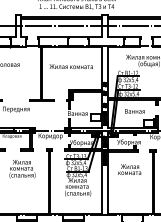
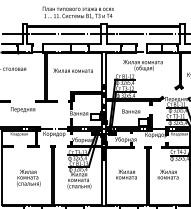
text: (22, 168) -> (28, 177), moved
text: (129, 169) -> (126, 174), moved

